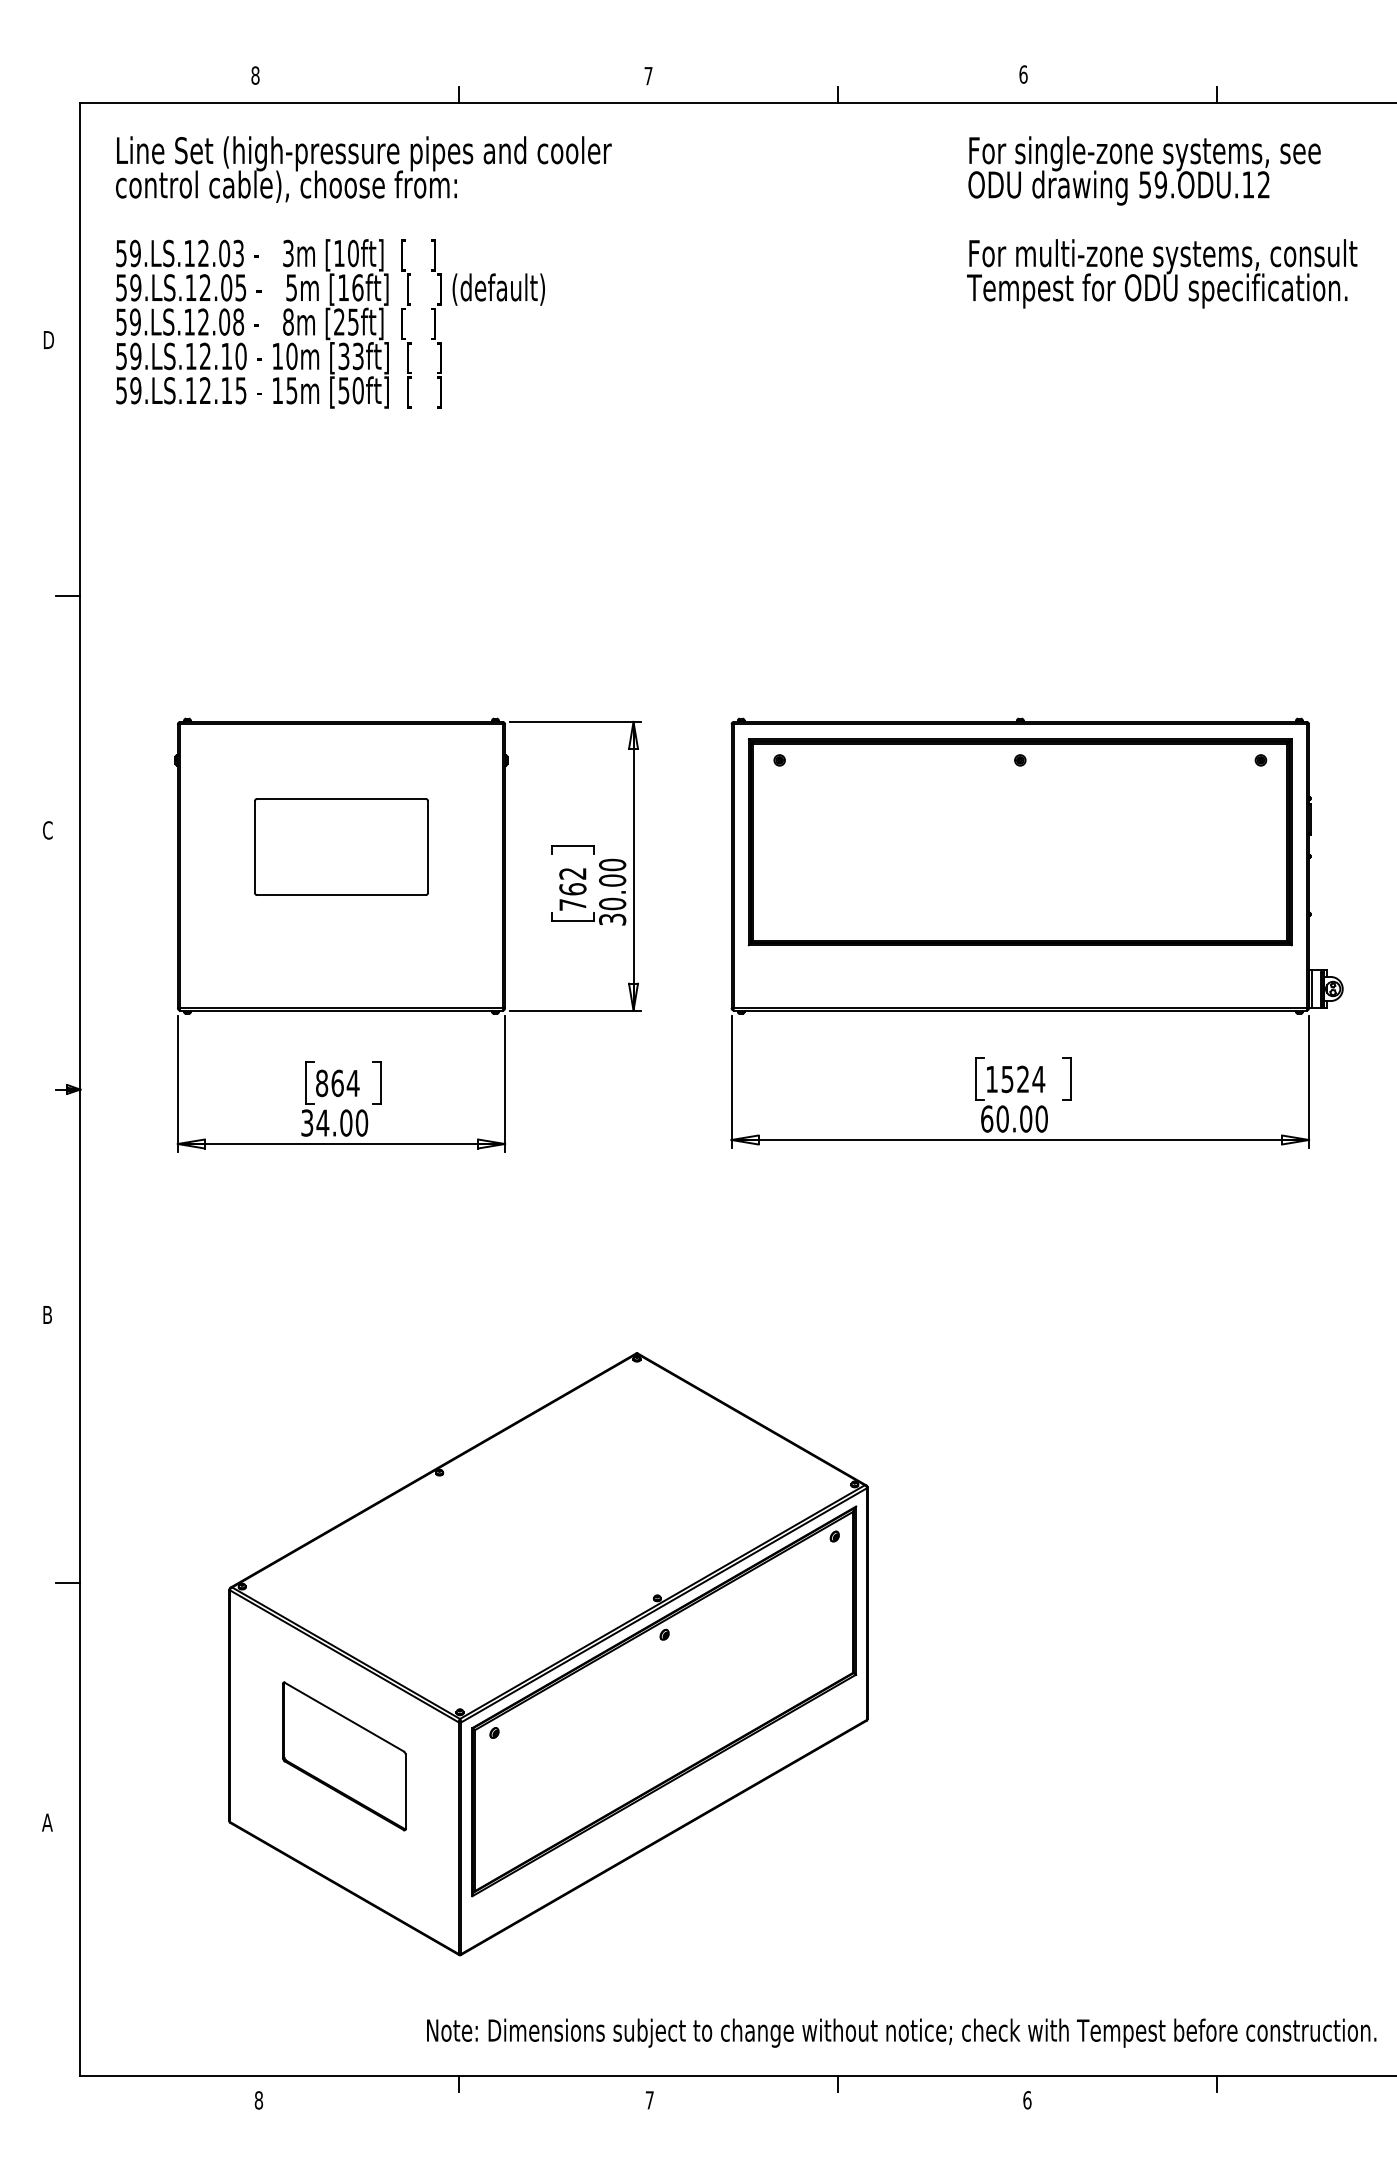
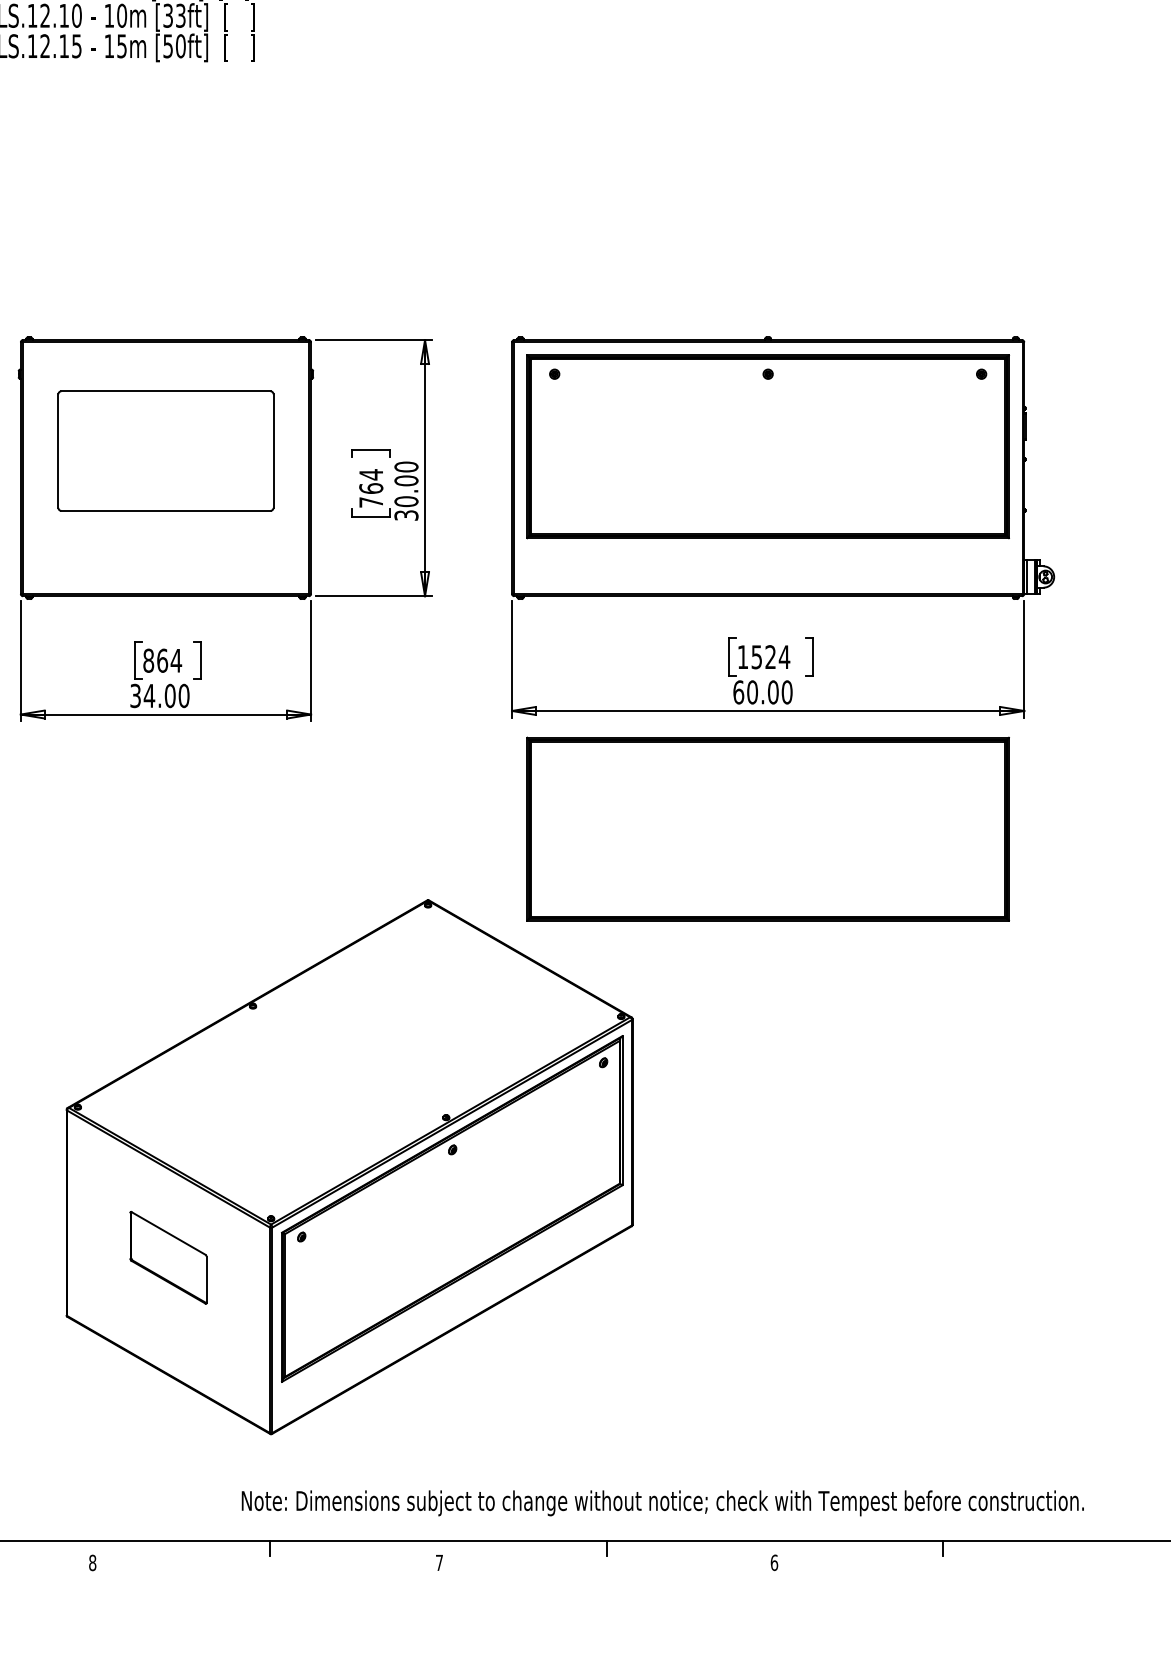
part: (341, 846) -> (165, 450), size x1.4
text: (572, 873) -> (370, 474), 762 -> 764
part: (1019, 1273) -> (767, 829), added
part: (344, 1756) -> (168, 1257), size x0.7

